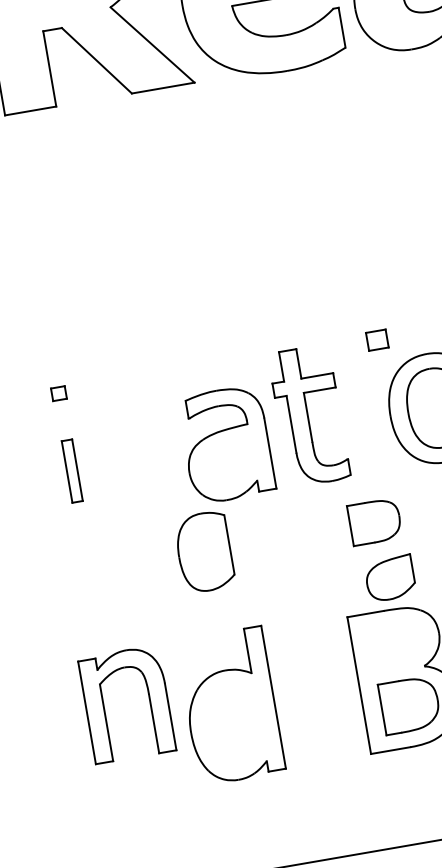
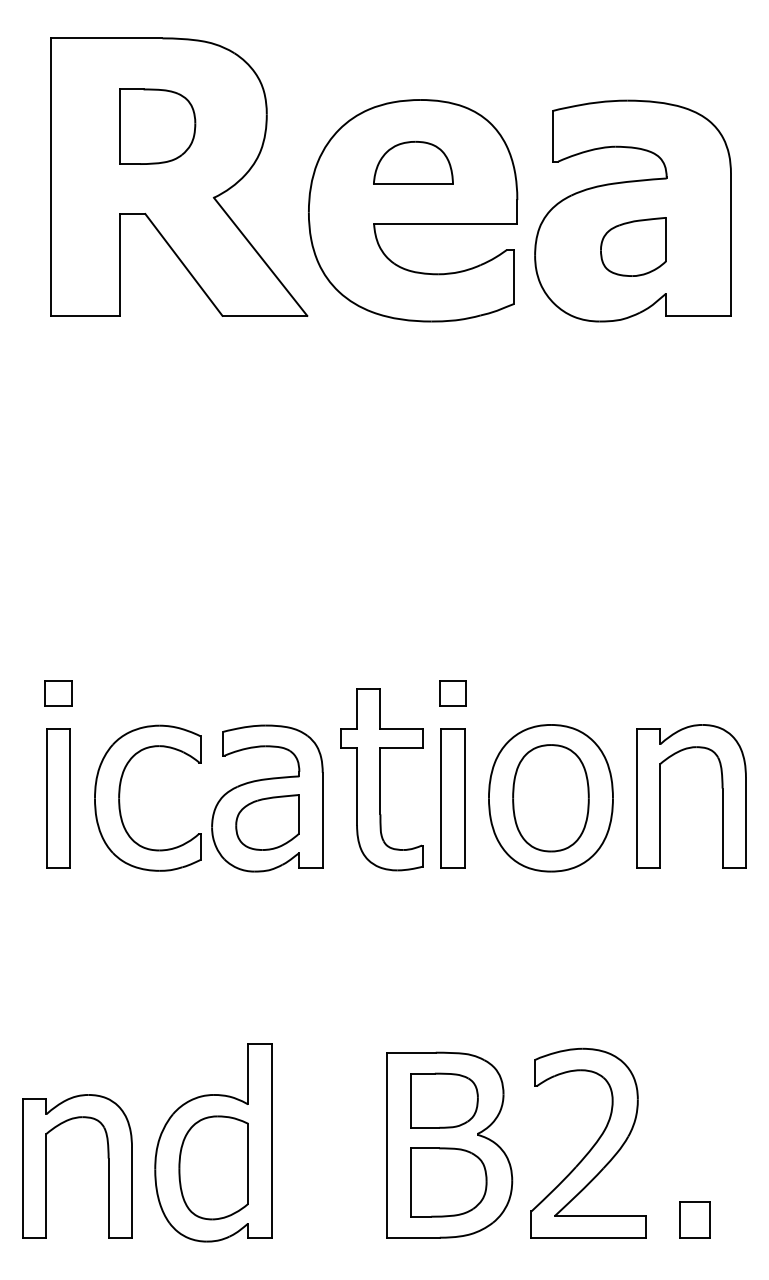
part: (377, 340) -> (452, 693), moved
part: (58, 393) -> (58, 693), size x1.43
part: (363, 420) -> (452, 798), added
part: (117, 461) -> (120, 795), added
part: (72, 471) -> (58, 798), size x1.67
part: (374, 521) -> (444, 1100), moved
part: (204, 551) -> (213, 1167), moved
part: (390, 578) -> (267, 822), moved
part: (104, 708) -> (46, 1166), moved

